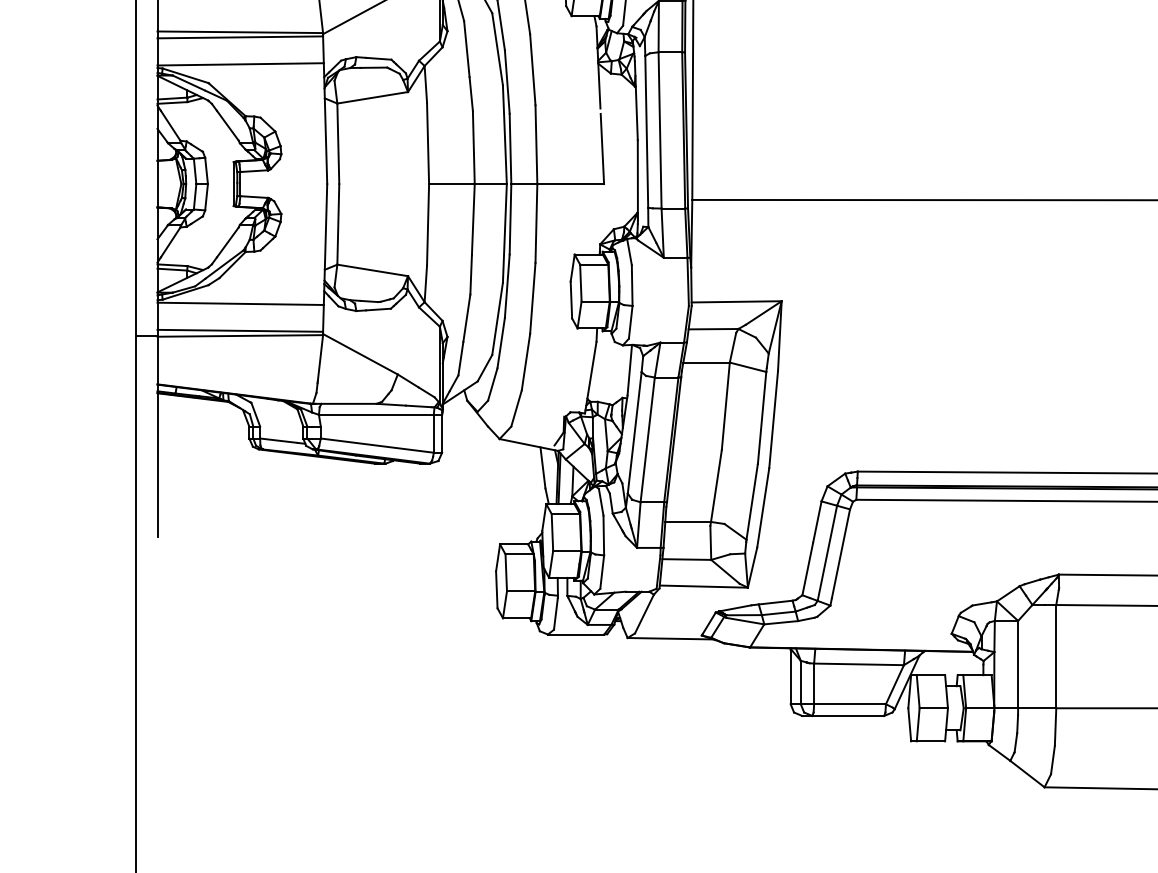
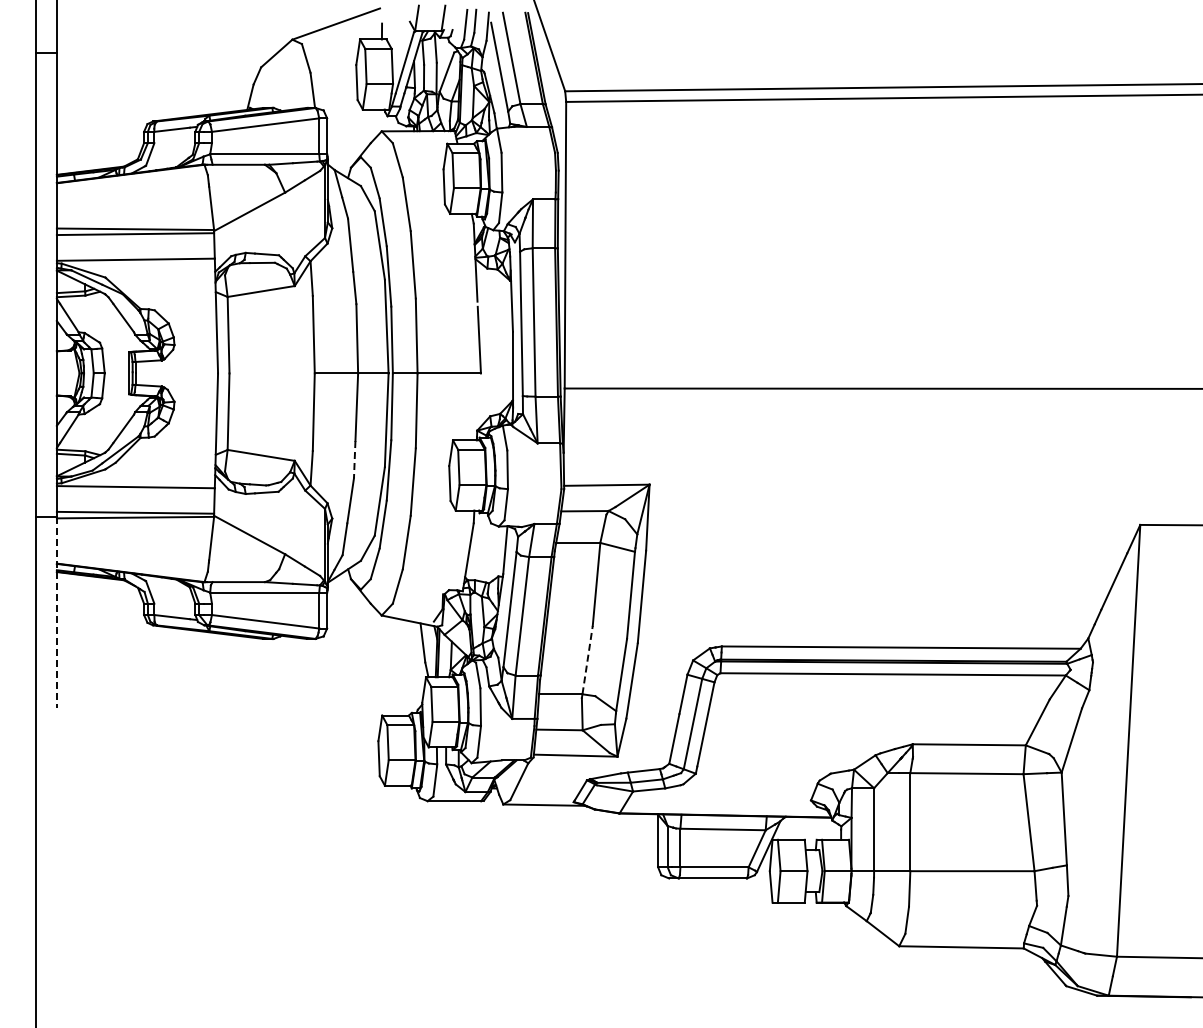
line: (470, 274) -> (354, 459), solid -> dashed
line: (157, 435) -> (56, 612), solid -> dashed
line: (716, 486) -> (587, 660), solid -> dashed

